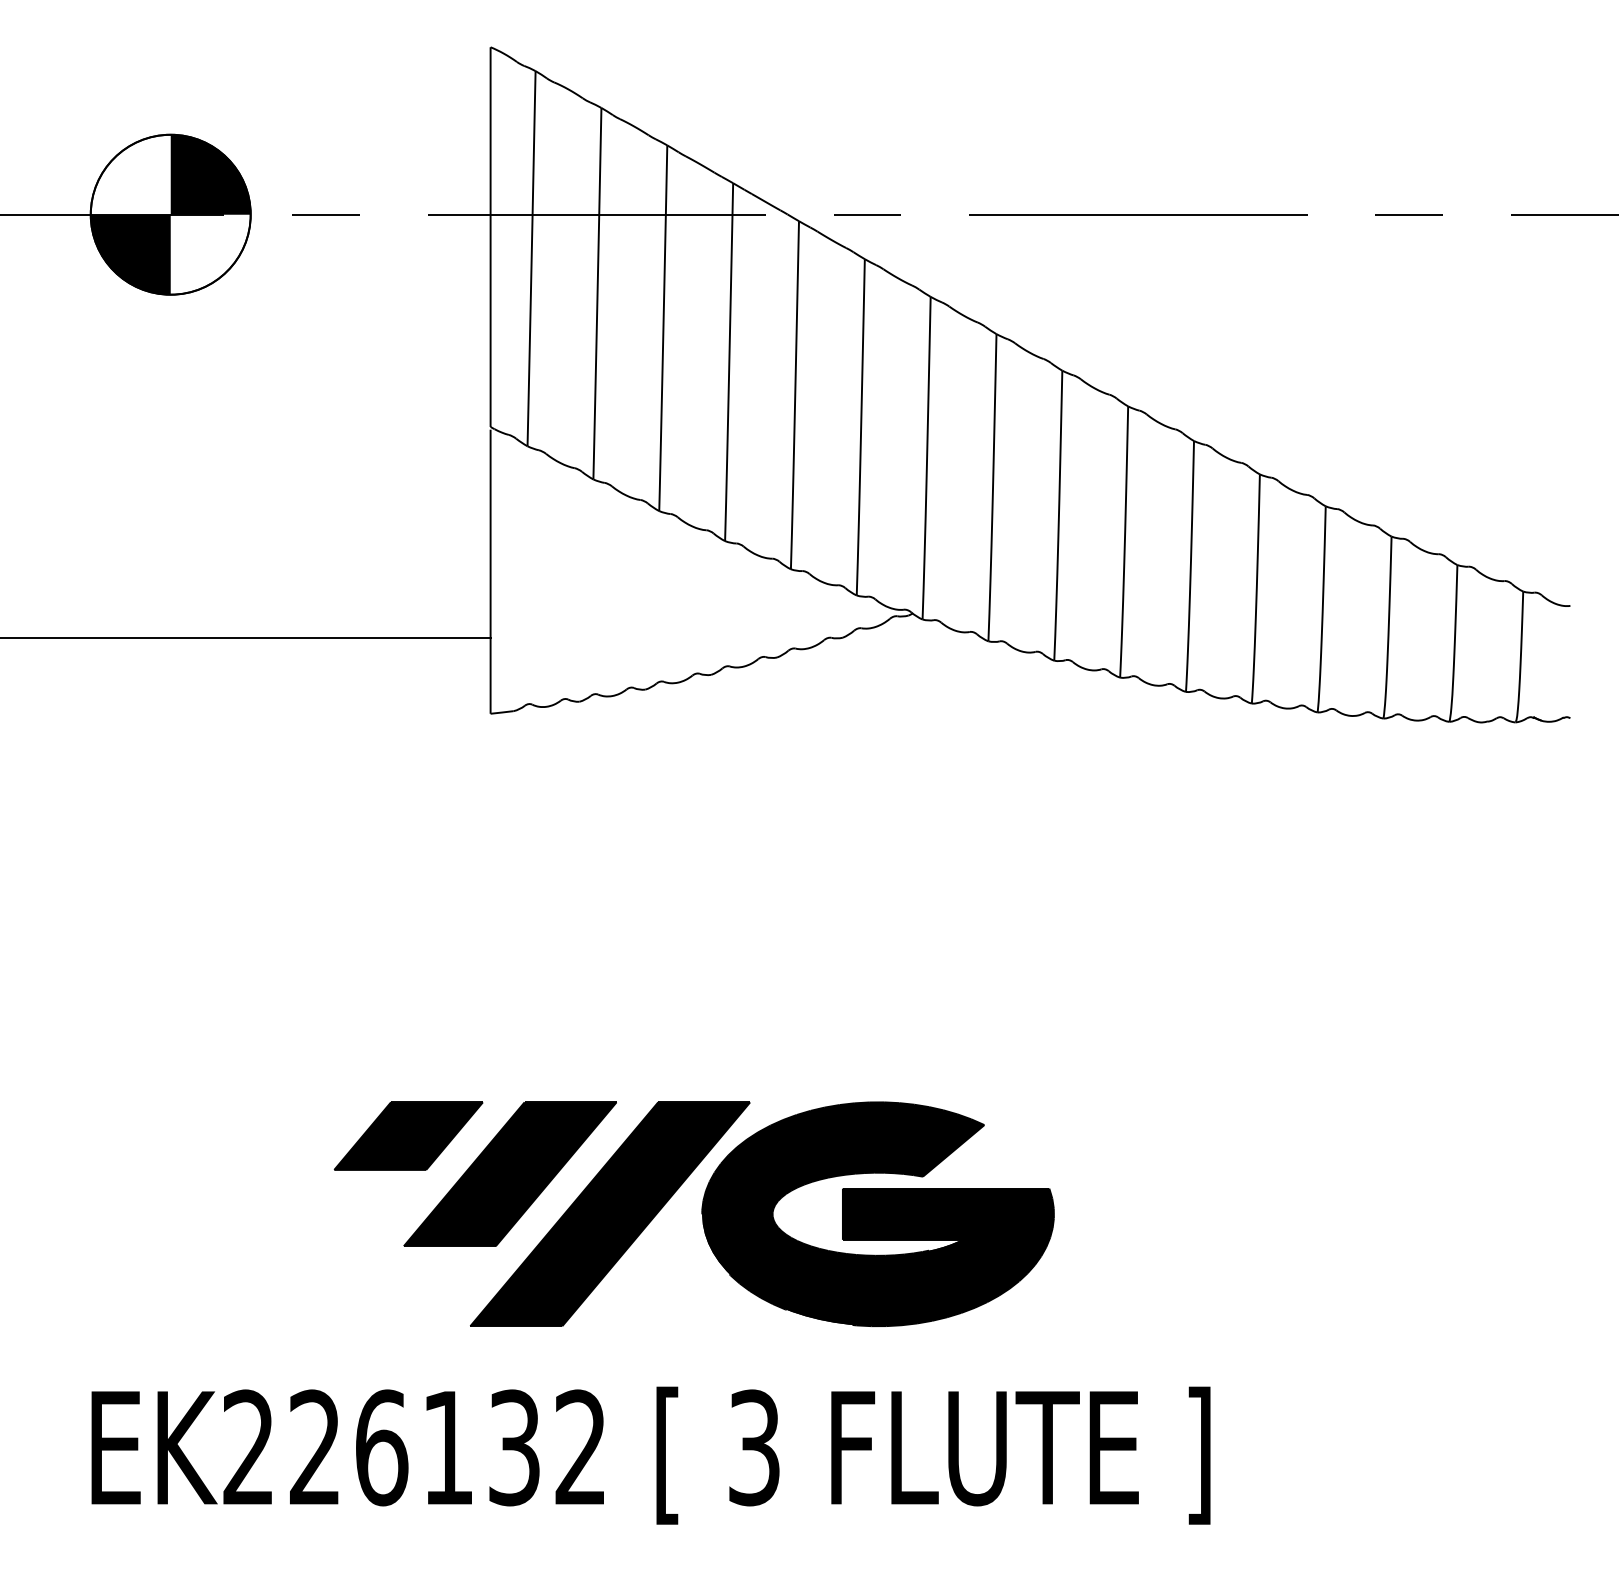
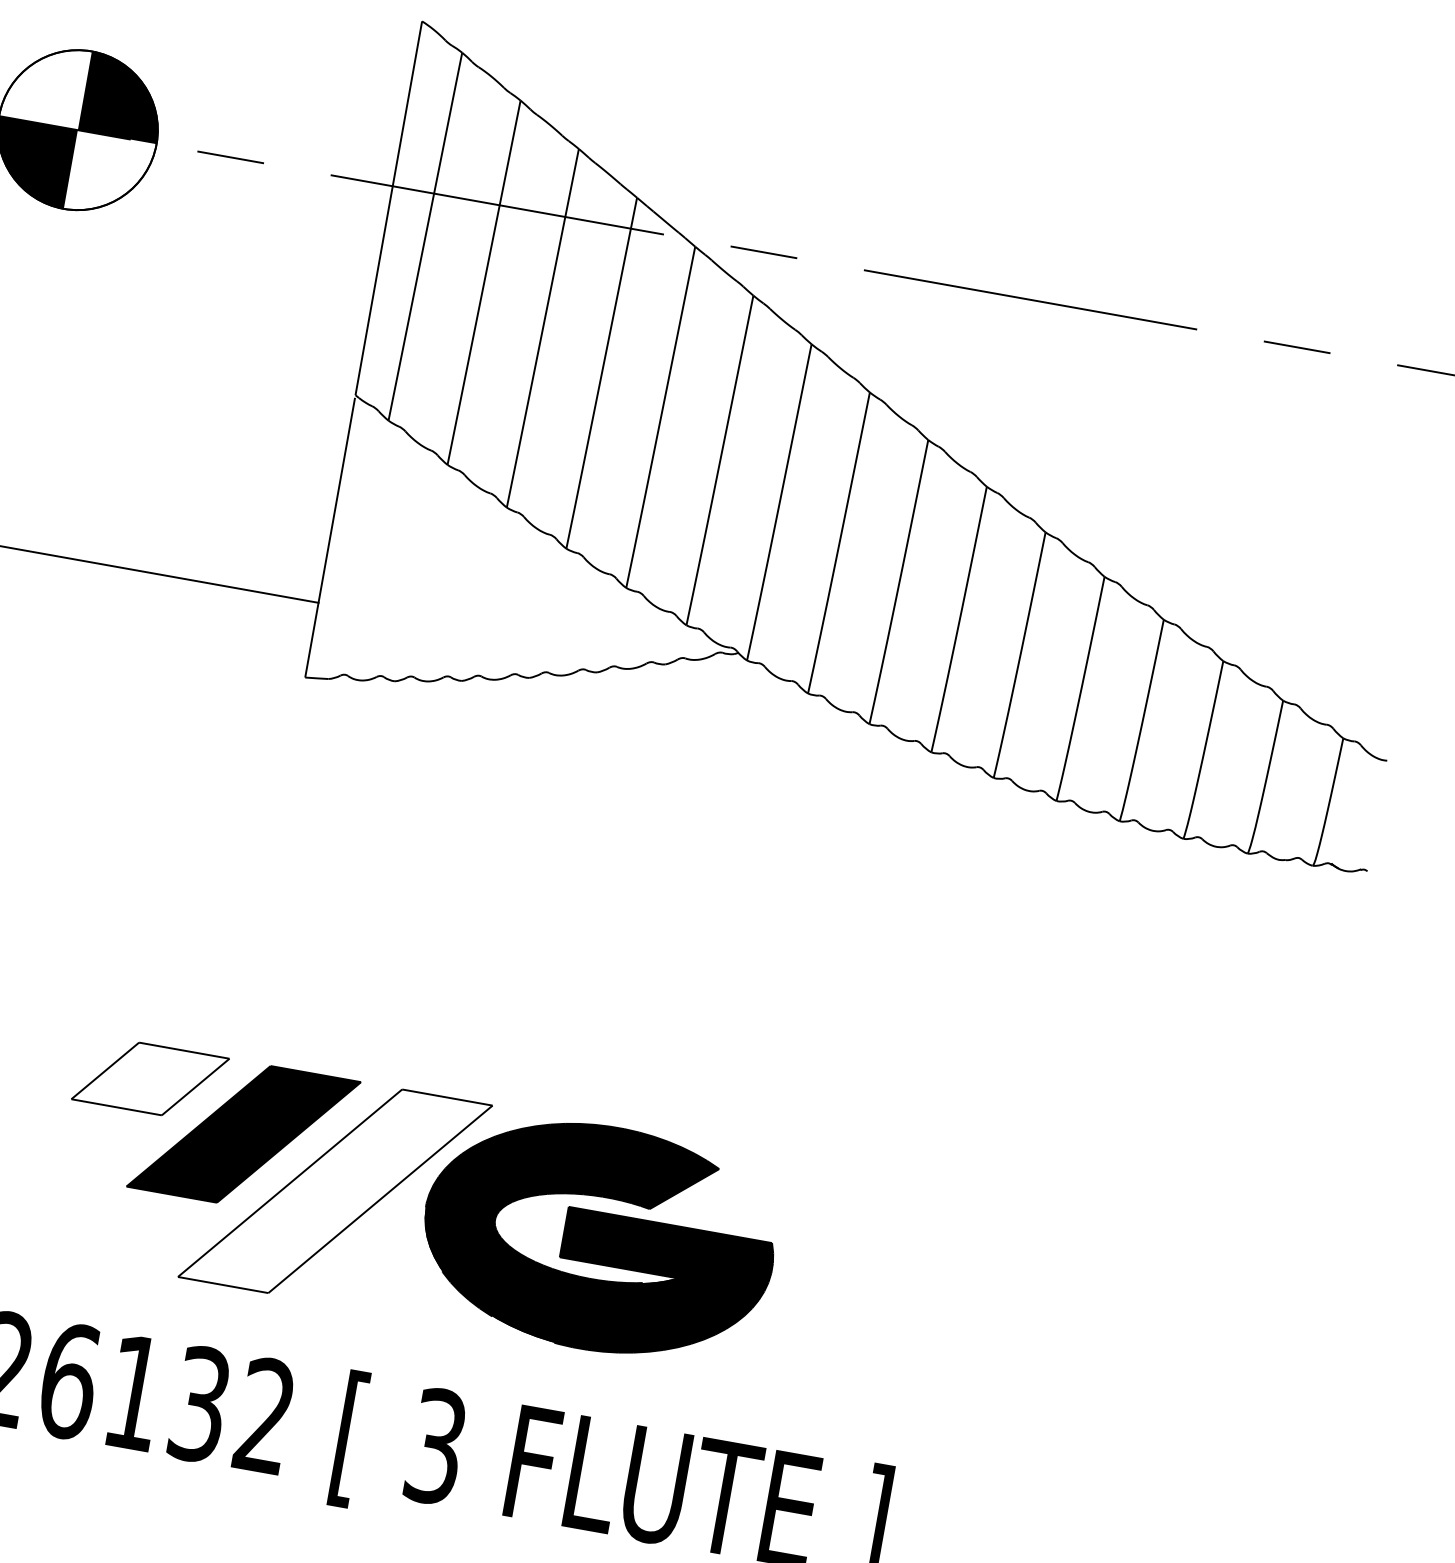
fill: (408, 1135) -> (150, 1078), removed
fill: (610, 1214) -> (335, 1191), removed

